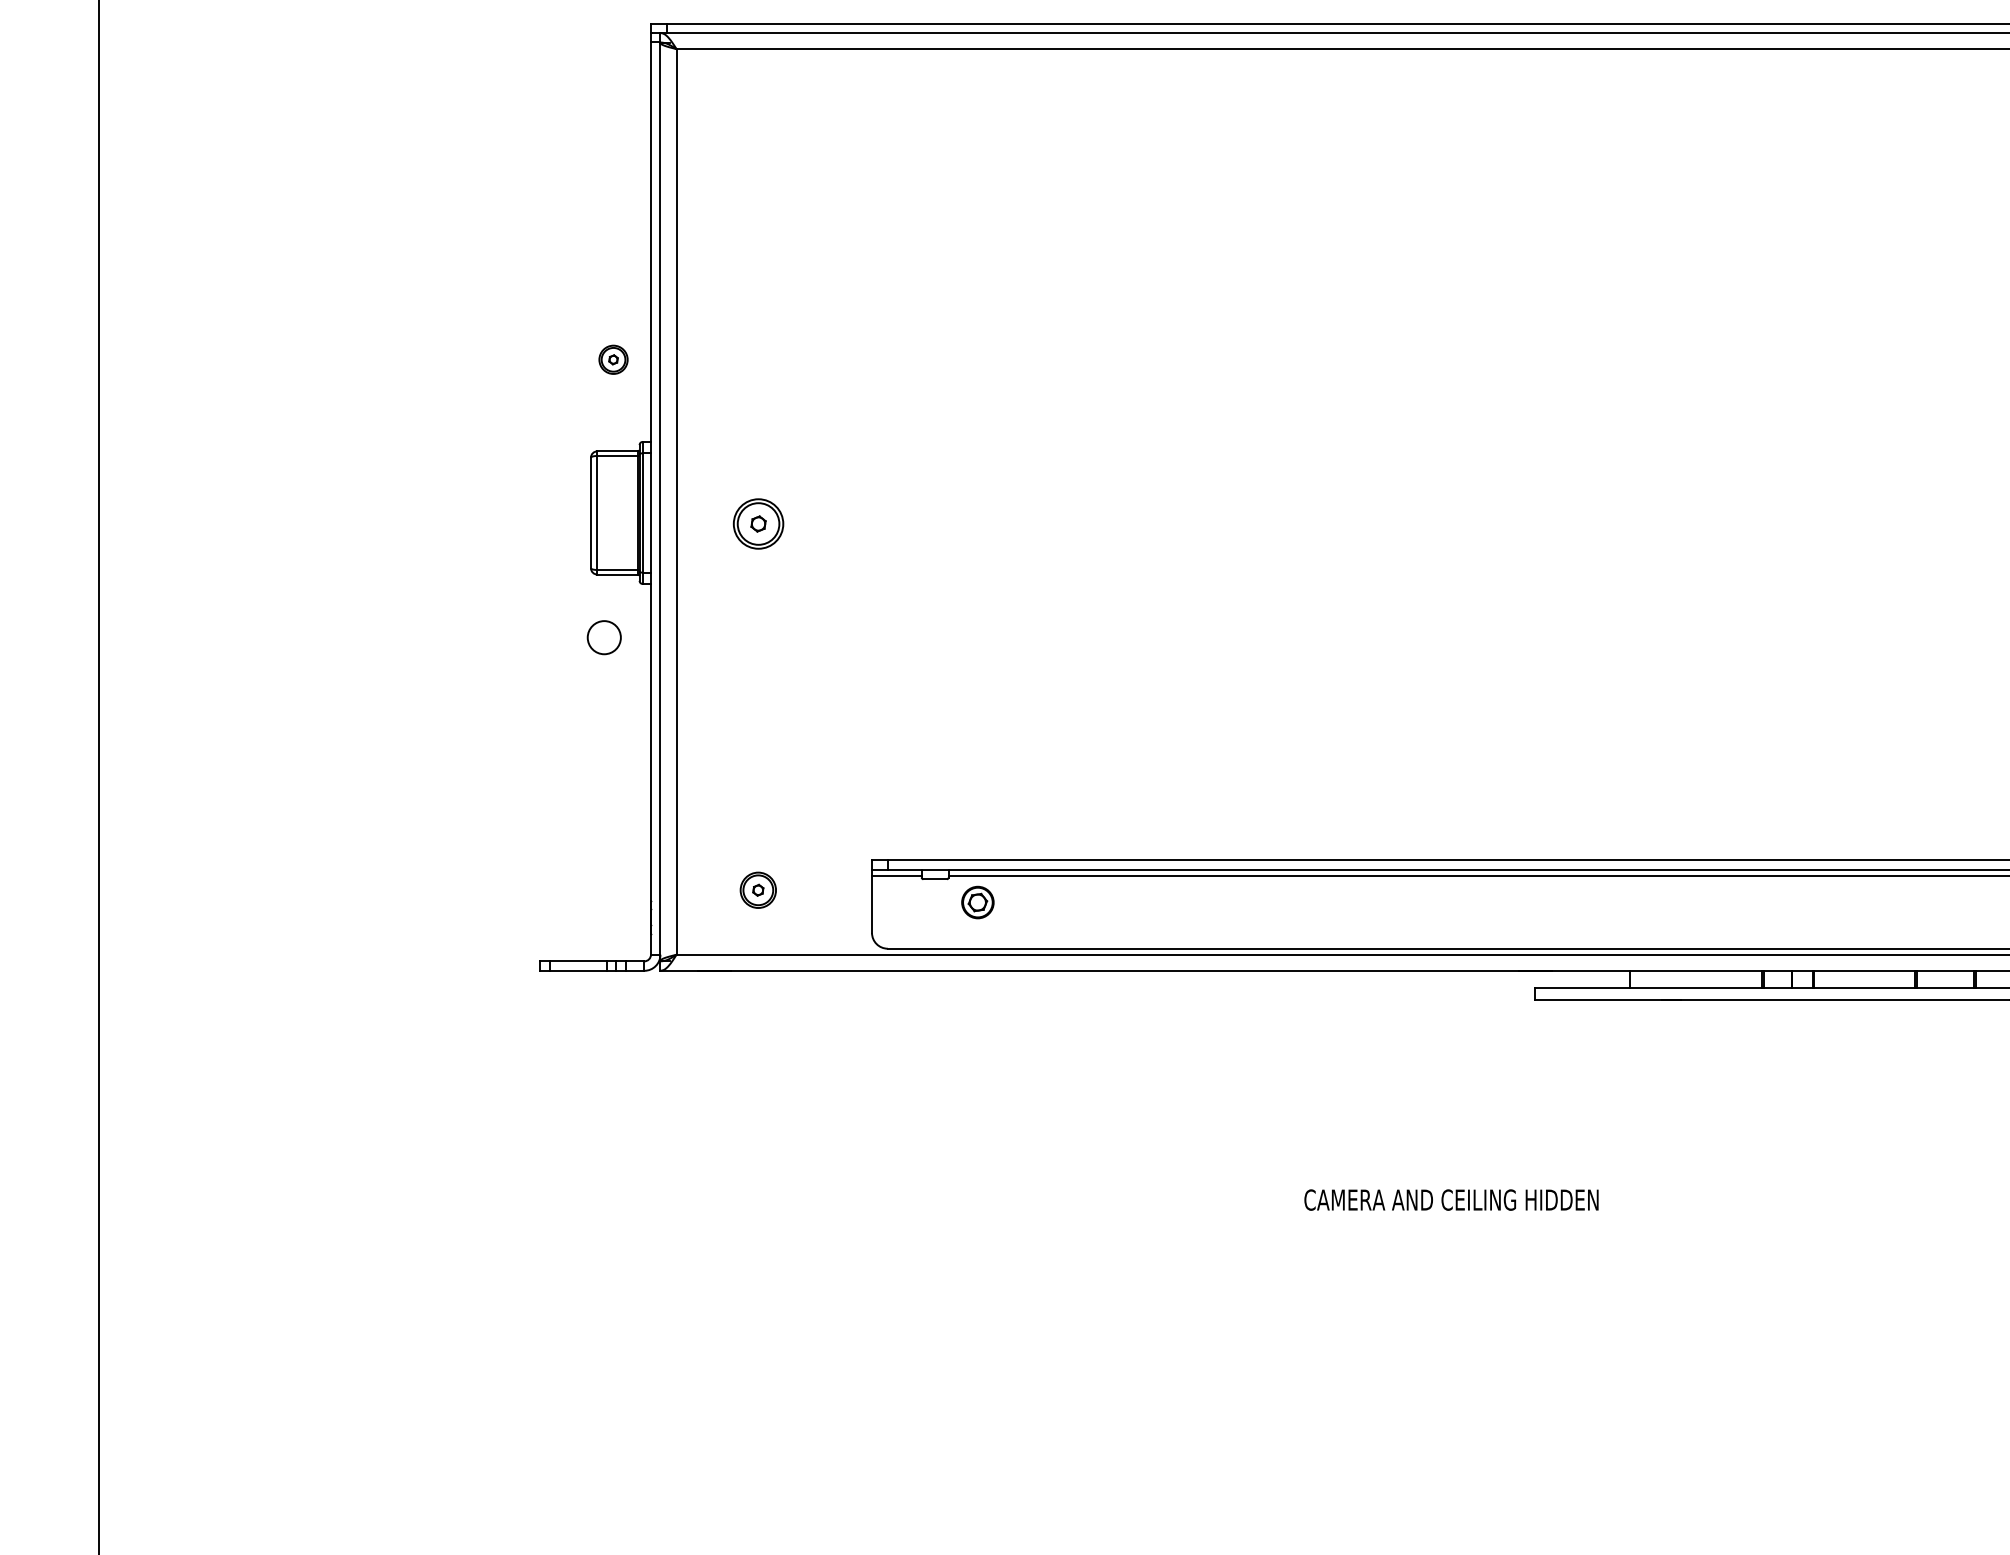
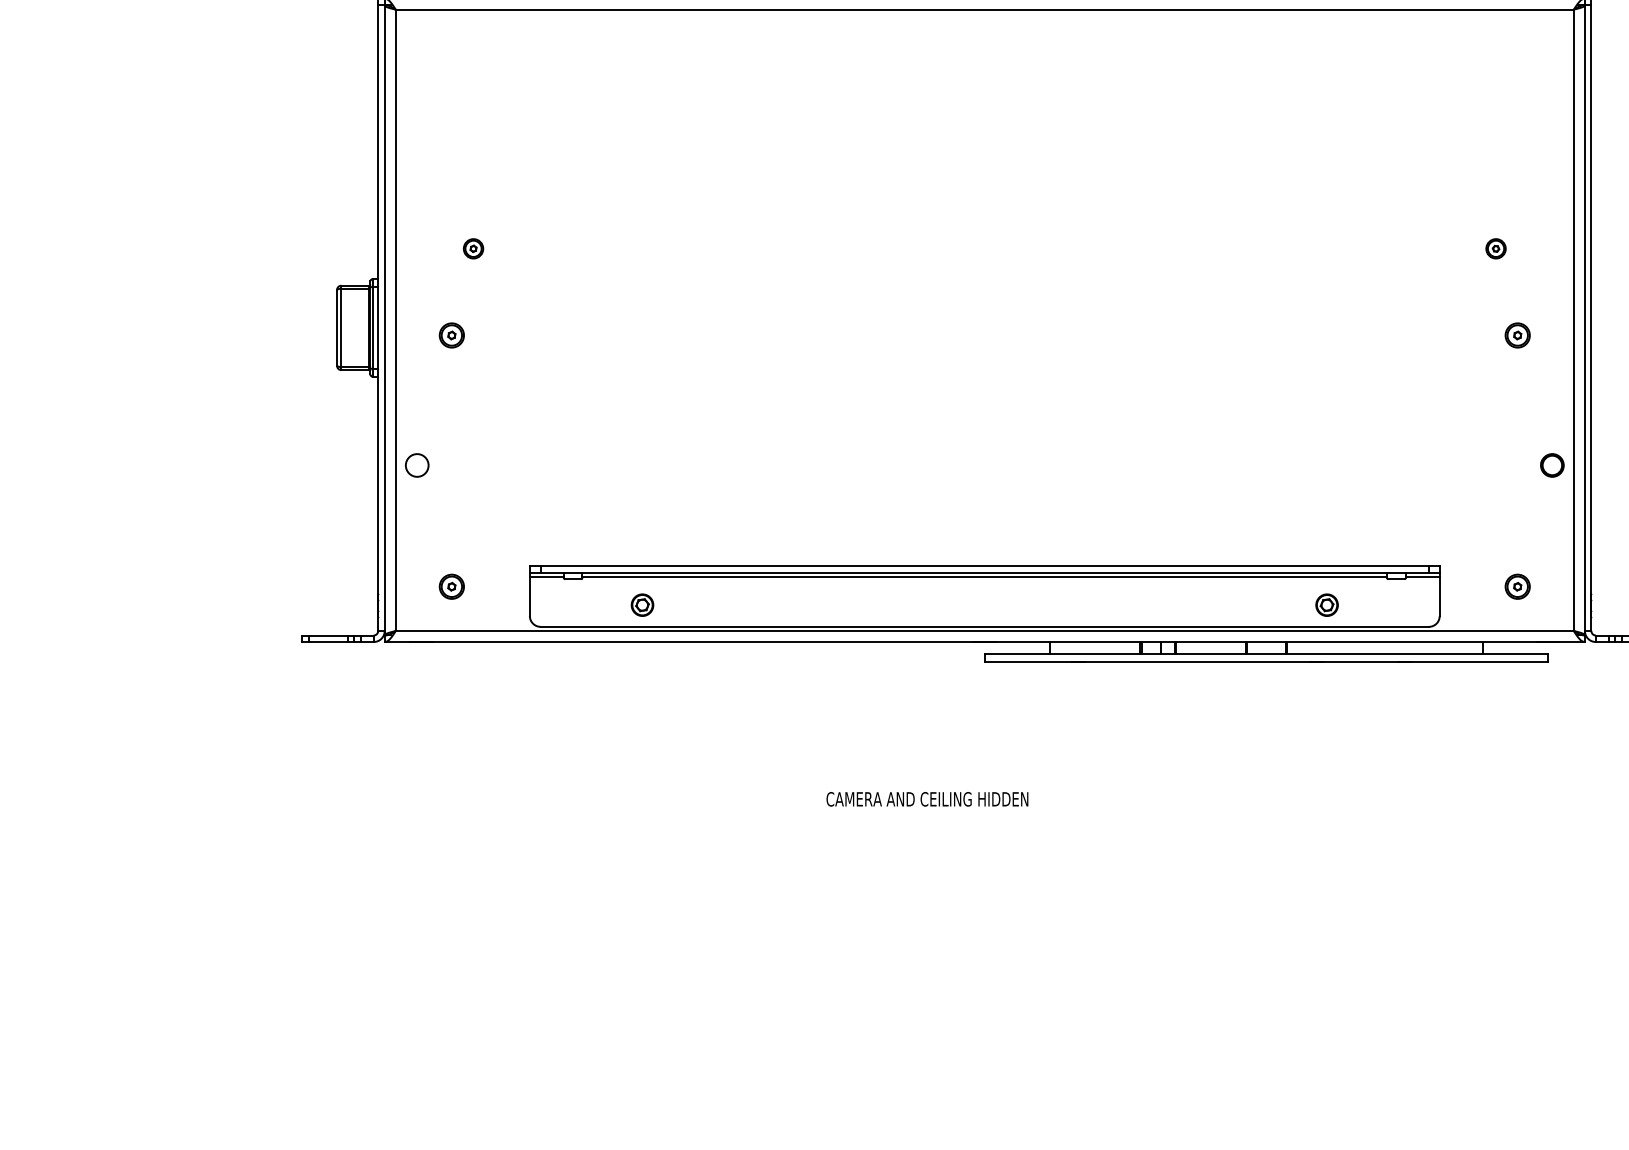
part: (613, 359) -> (473, 248), moved
part: (757, 524) -> (451, 335), size x0.71
circle: (604, 637) -> (417, 465), moved
part: (977, 901) -> (642, 604), moved

